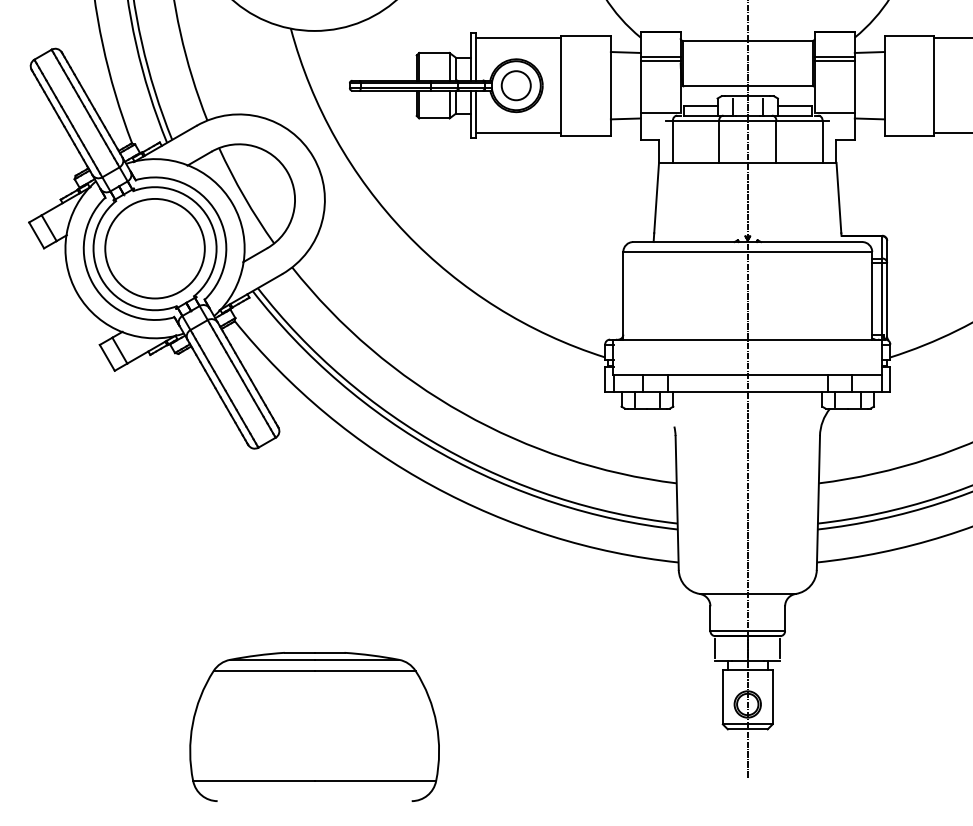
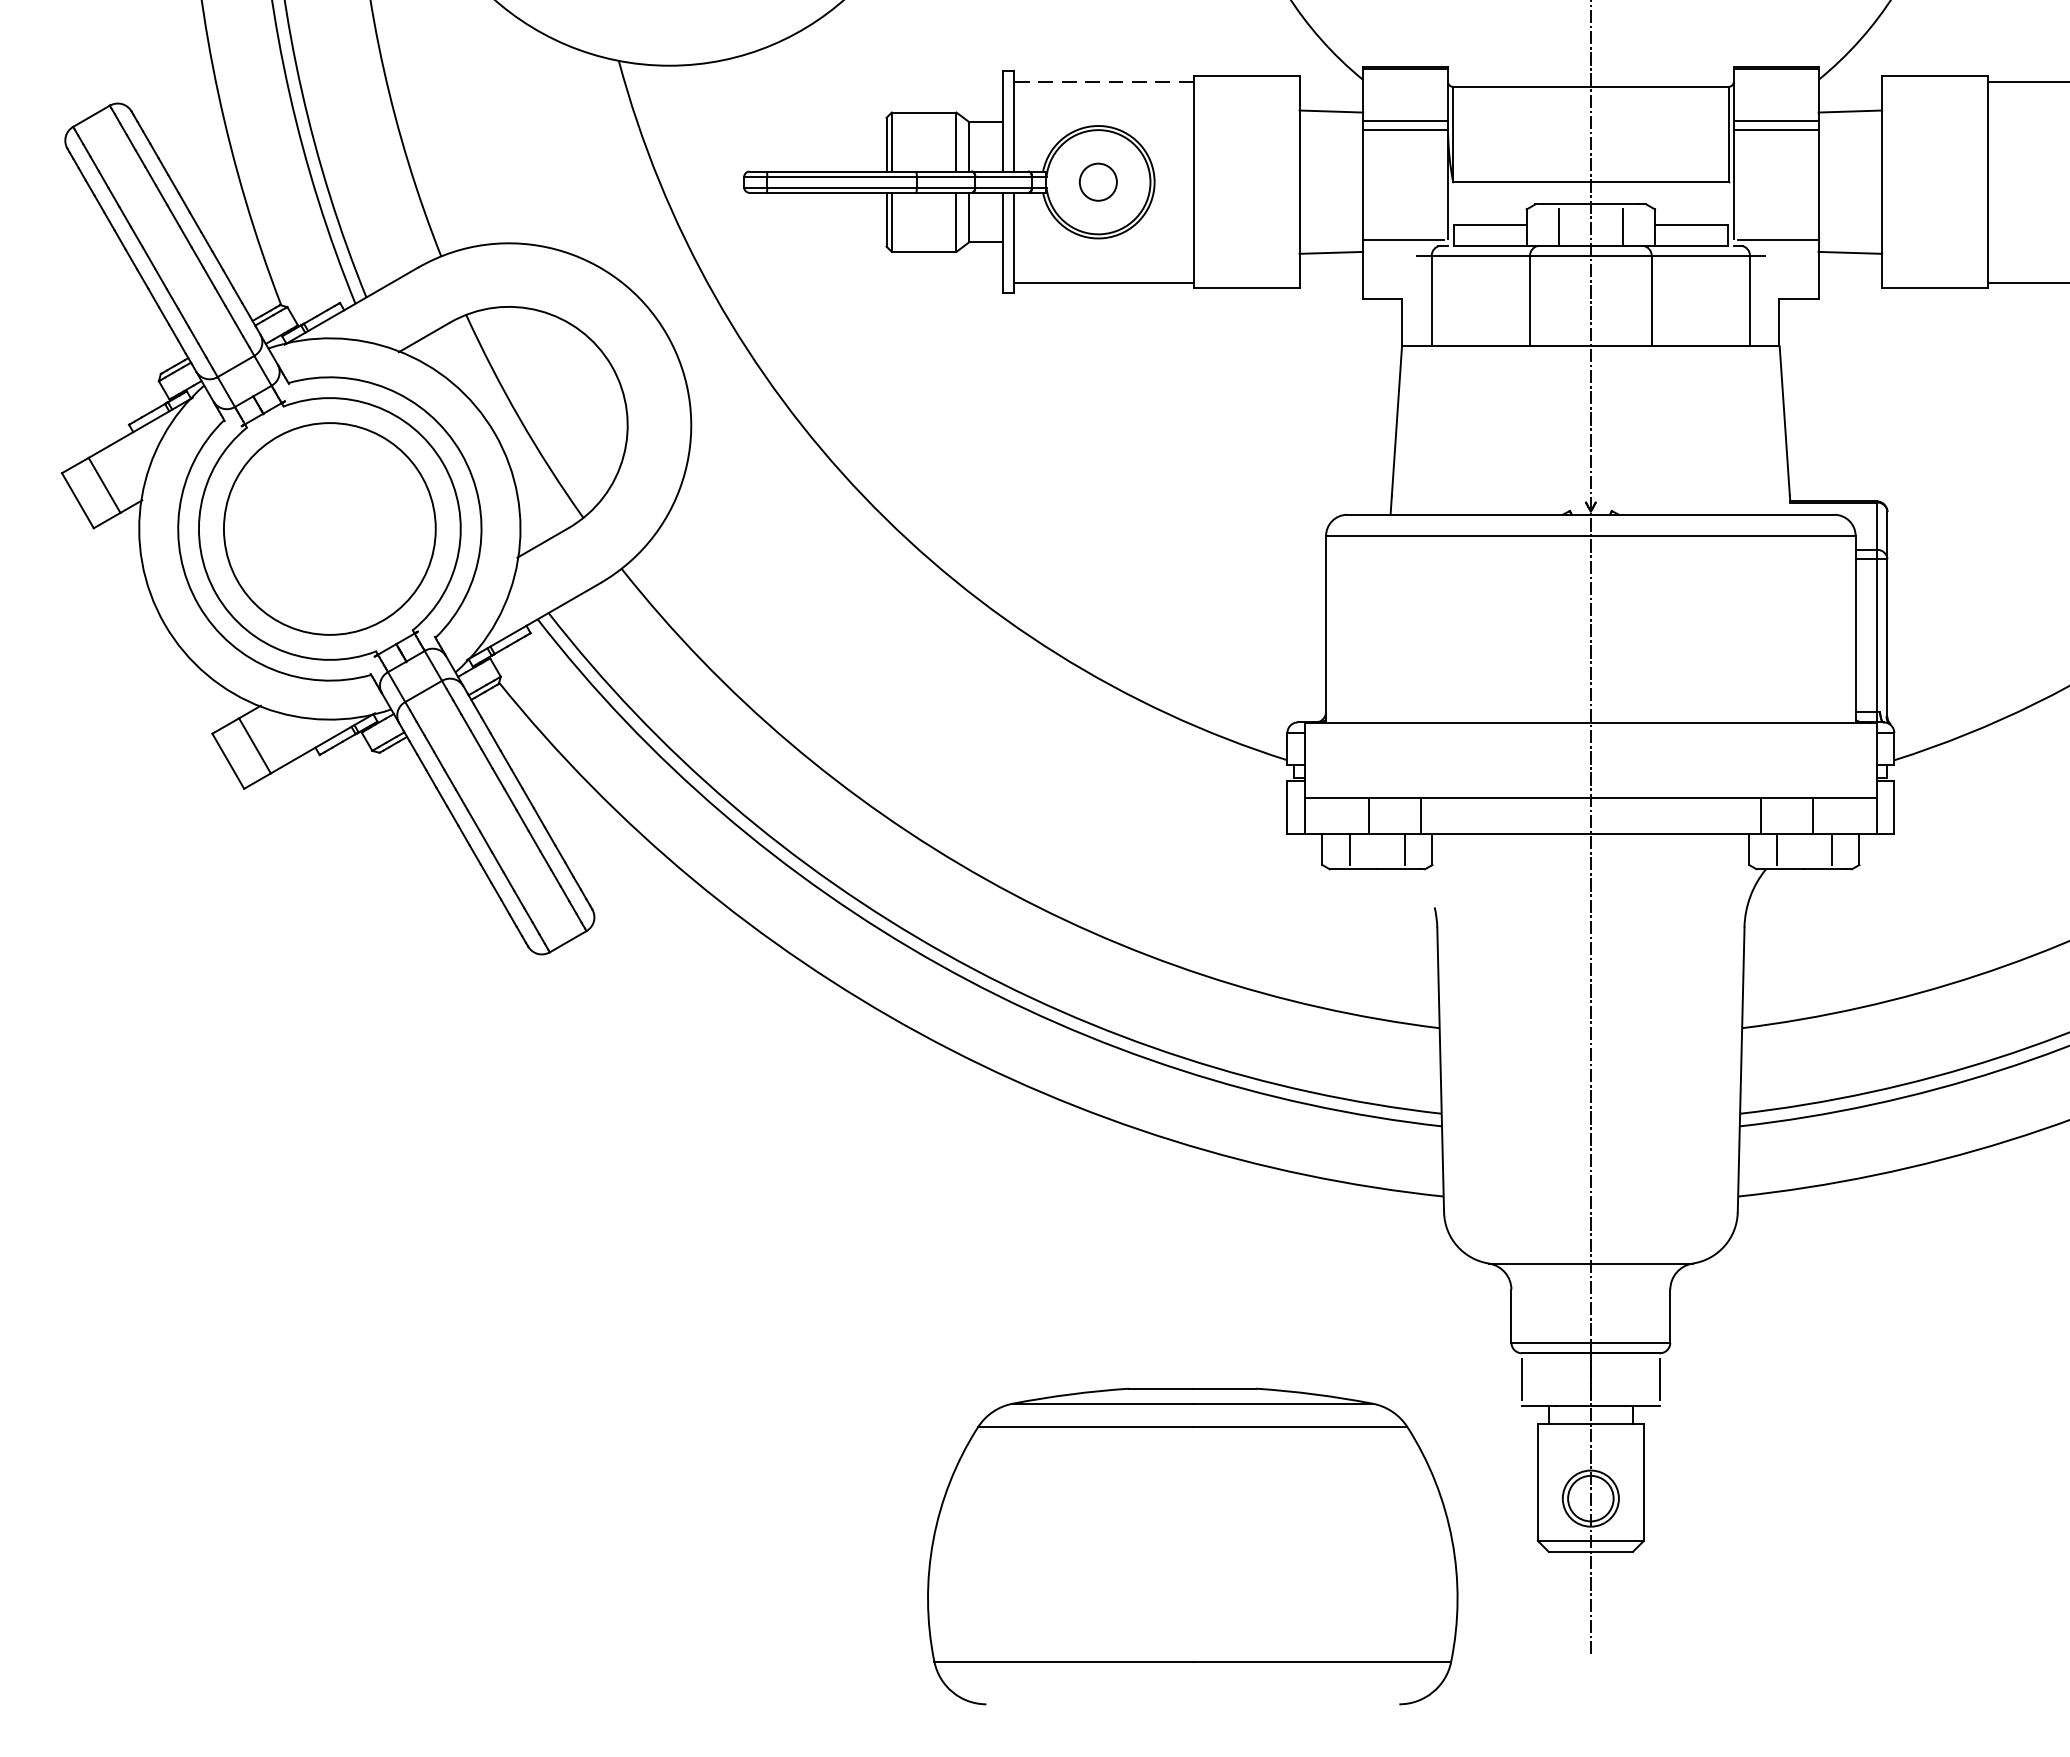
line: (518, 38) -> (1103, 81), solid -> dashed
circle: (515, 85) -> (1096, 181), size x0.6
part: (314, 726) -> (1192, 1545), moved

